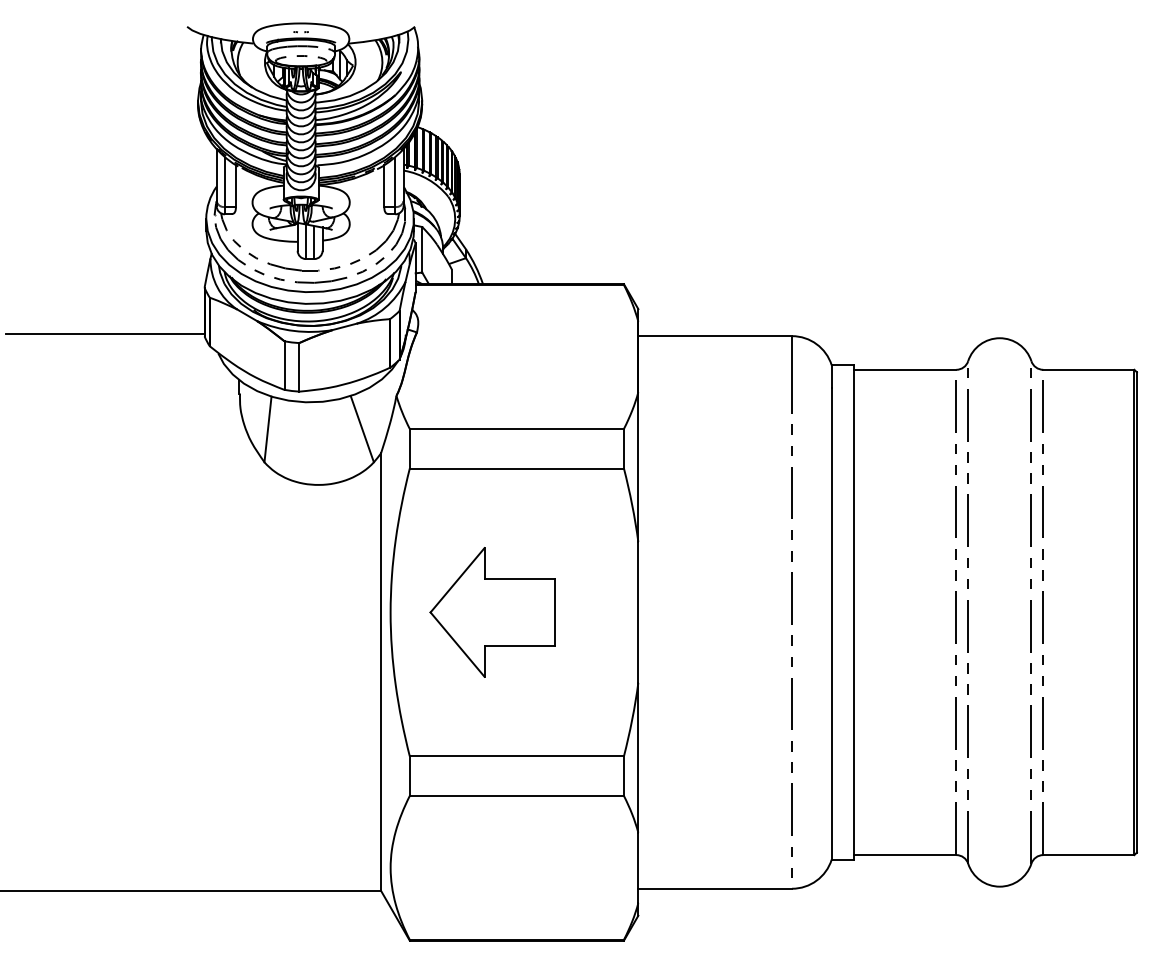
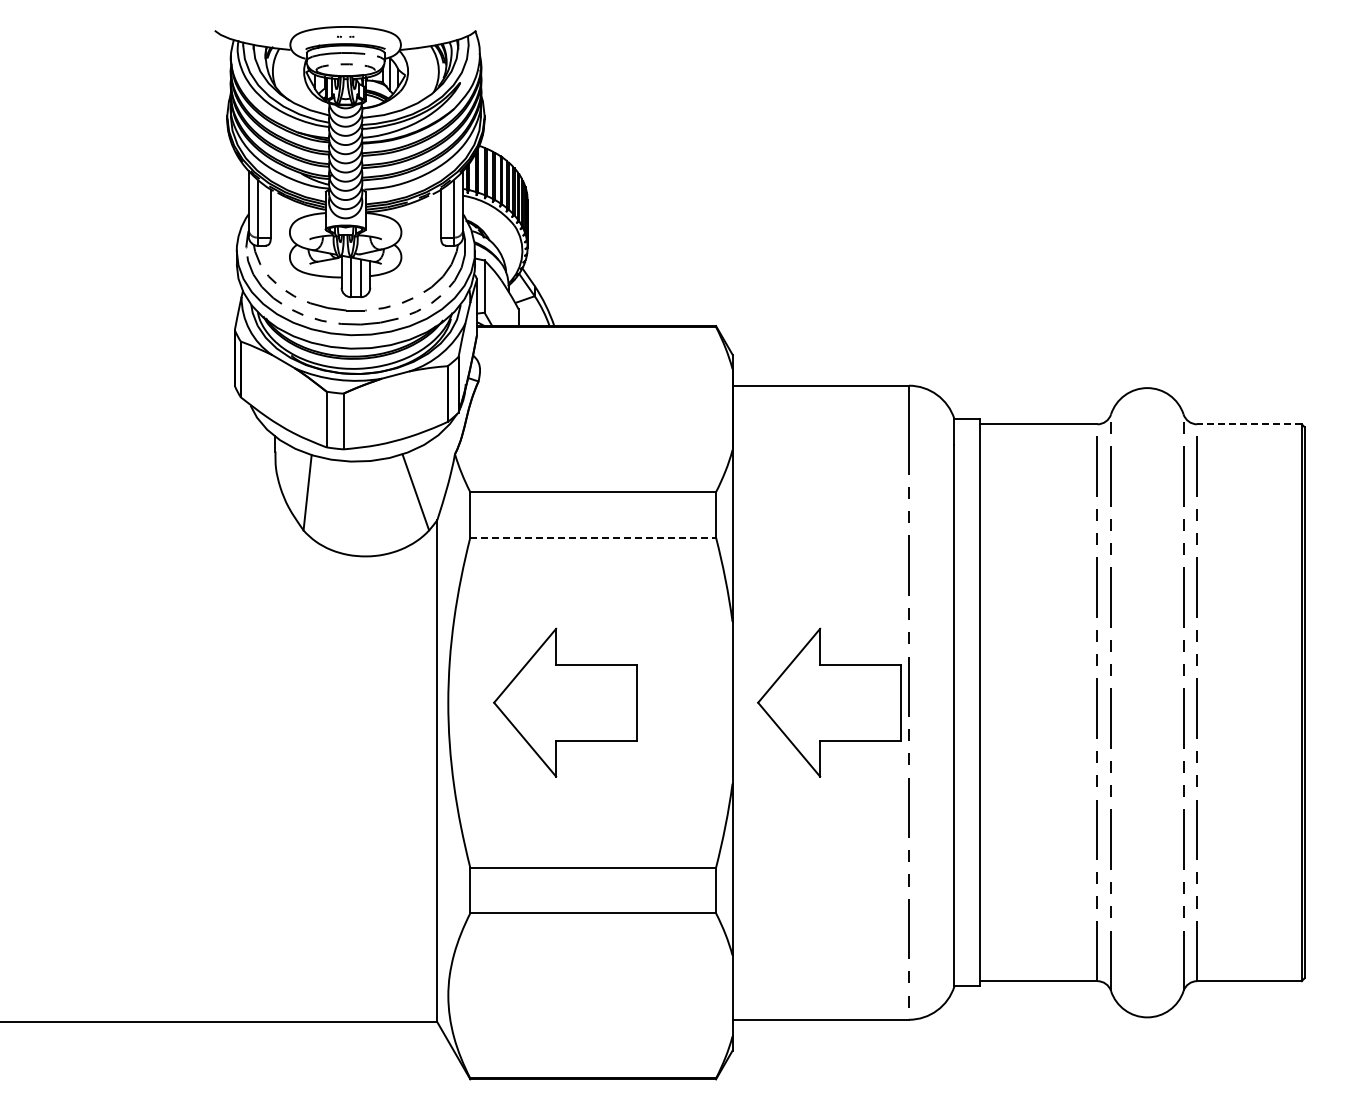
line: (104, 334) -> (120, 383), removed
line: (1087, 369) -> (1248, 424), solid -> dashed
line: (517, 468) -> (593, 537), solid -> dashed
part: (722, 612) -> (829, 702), added

